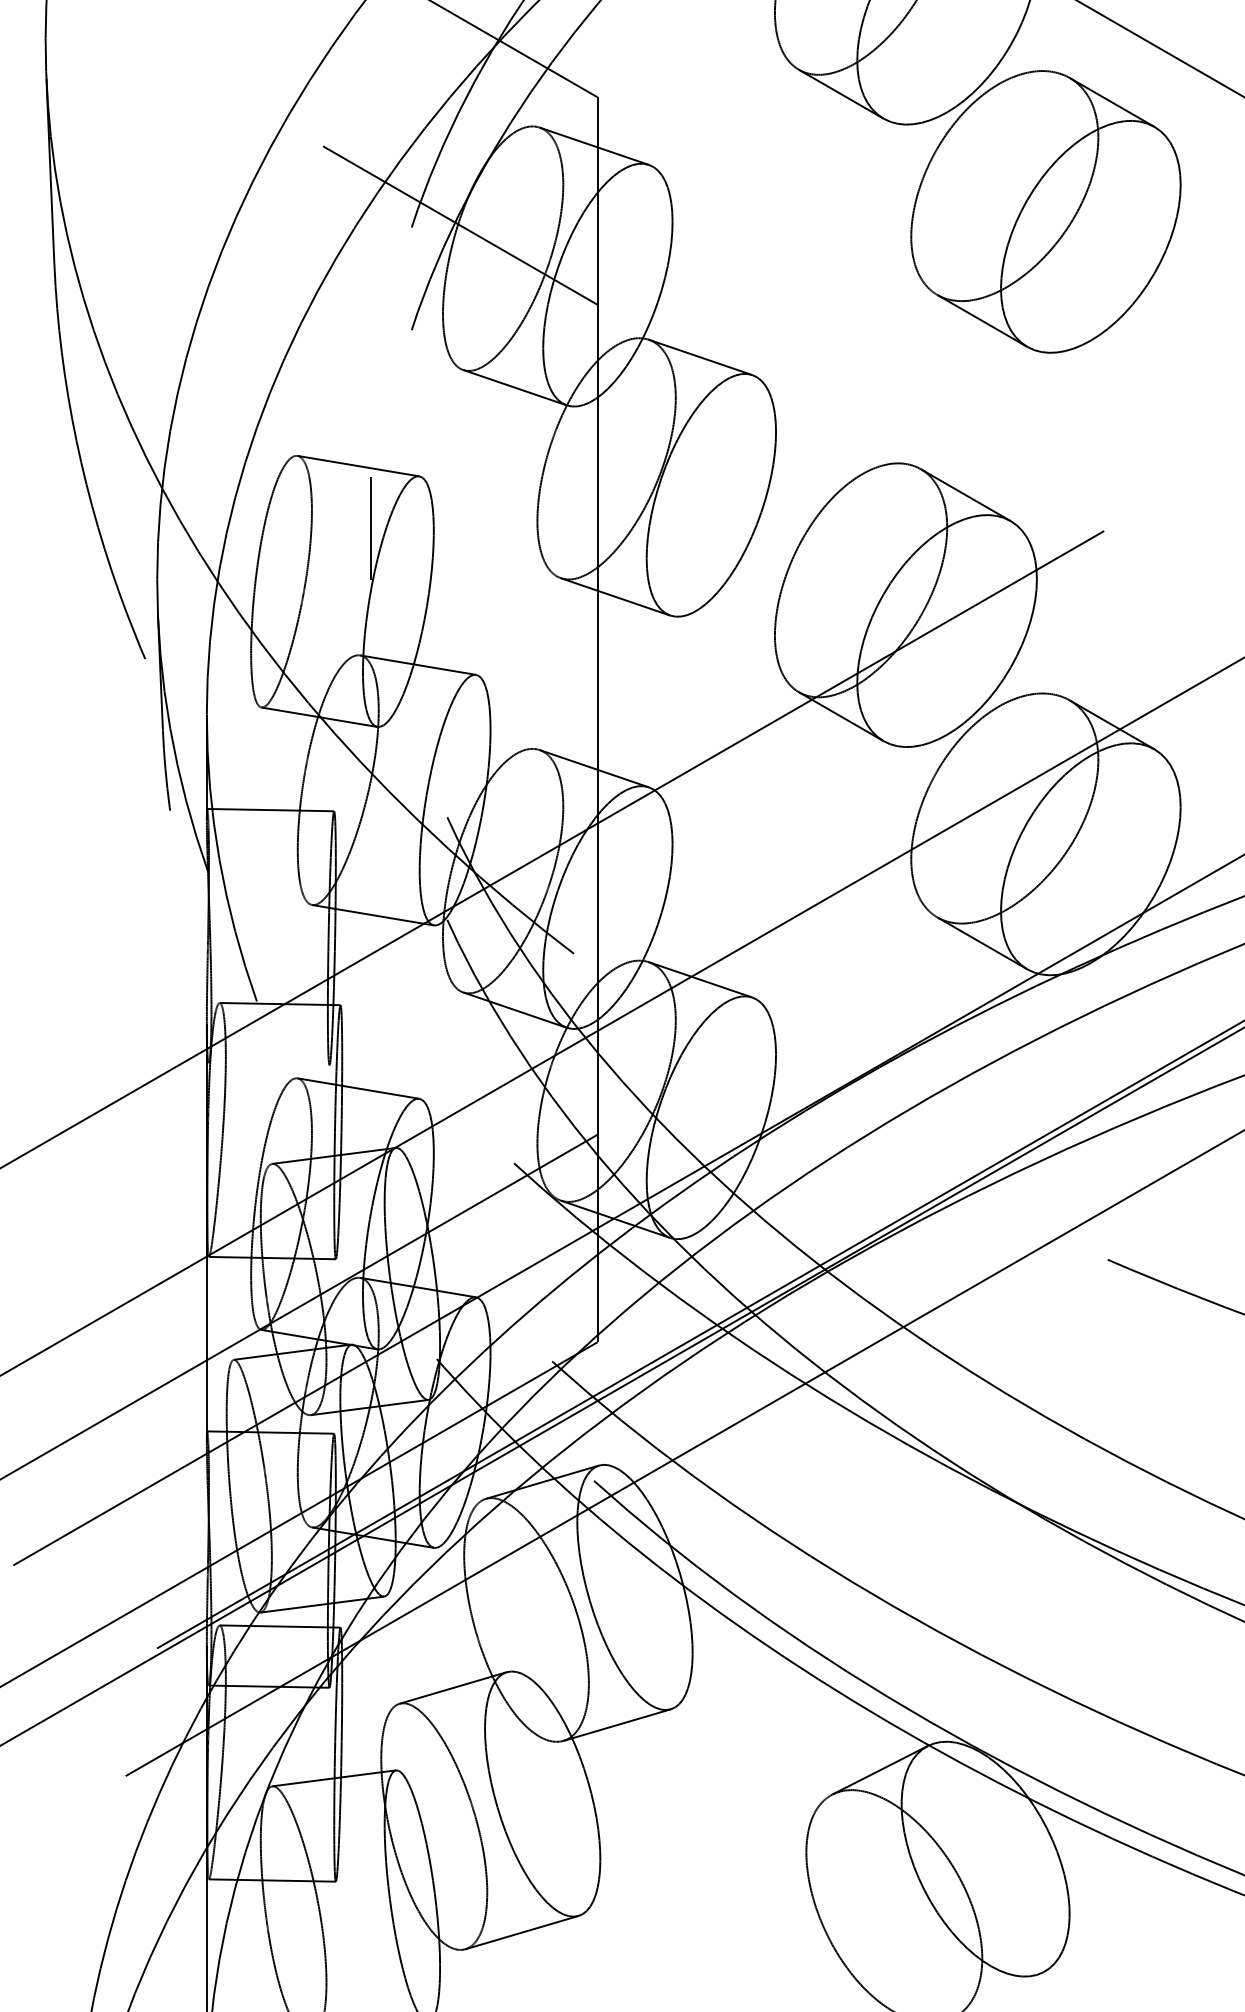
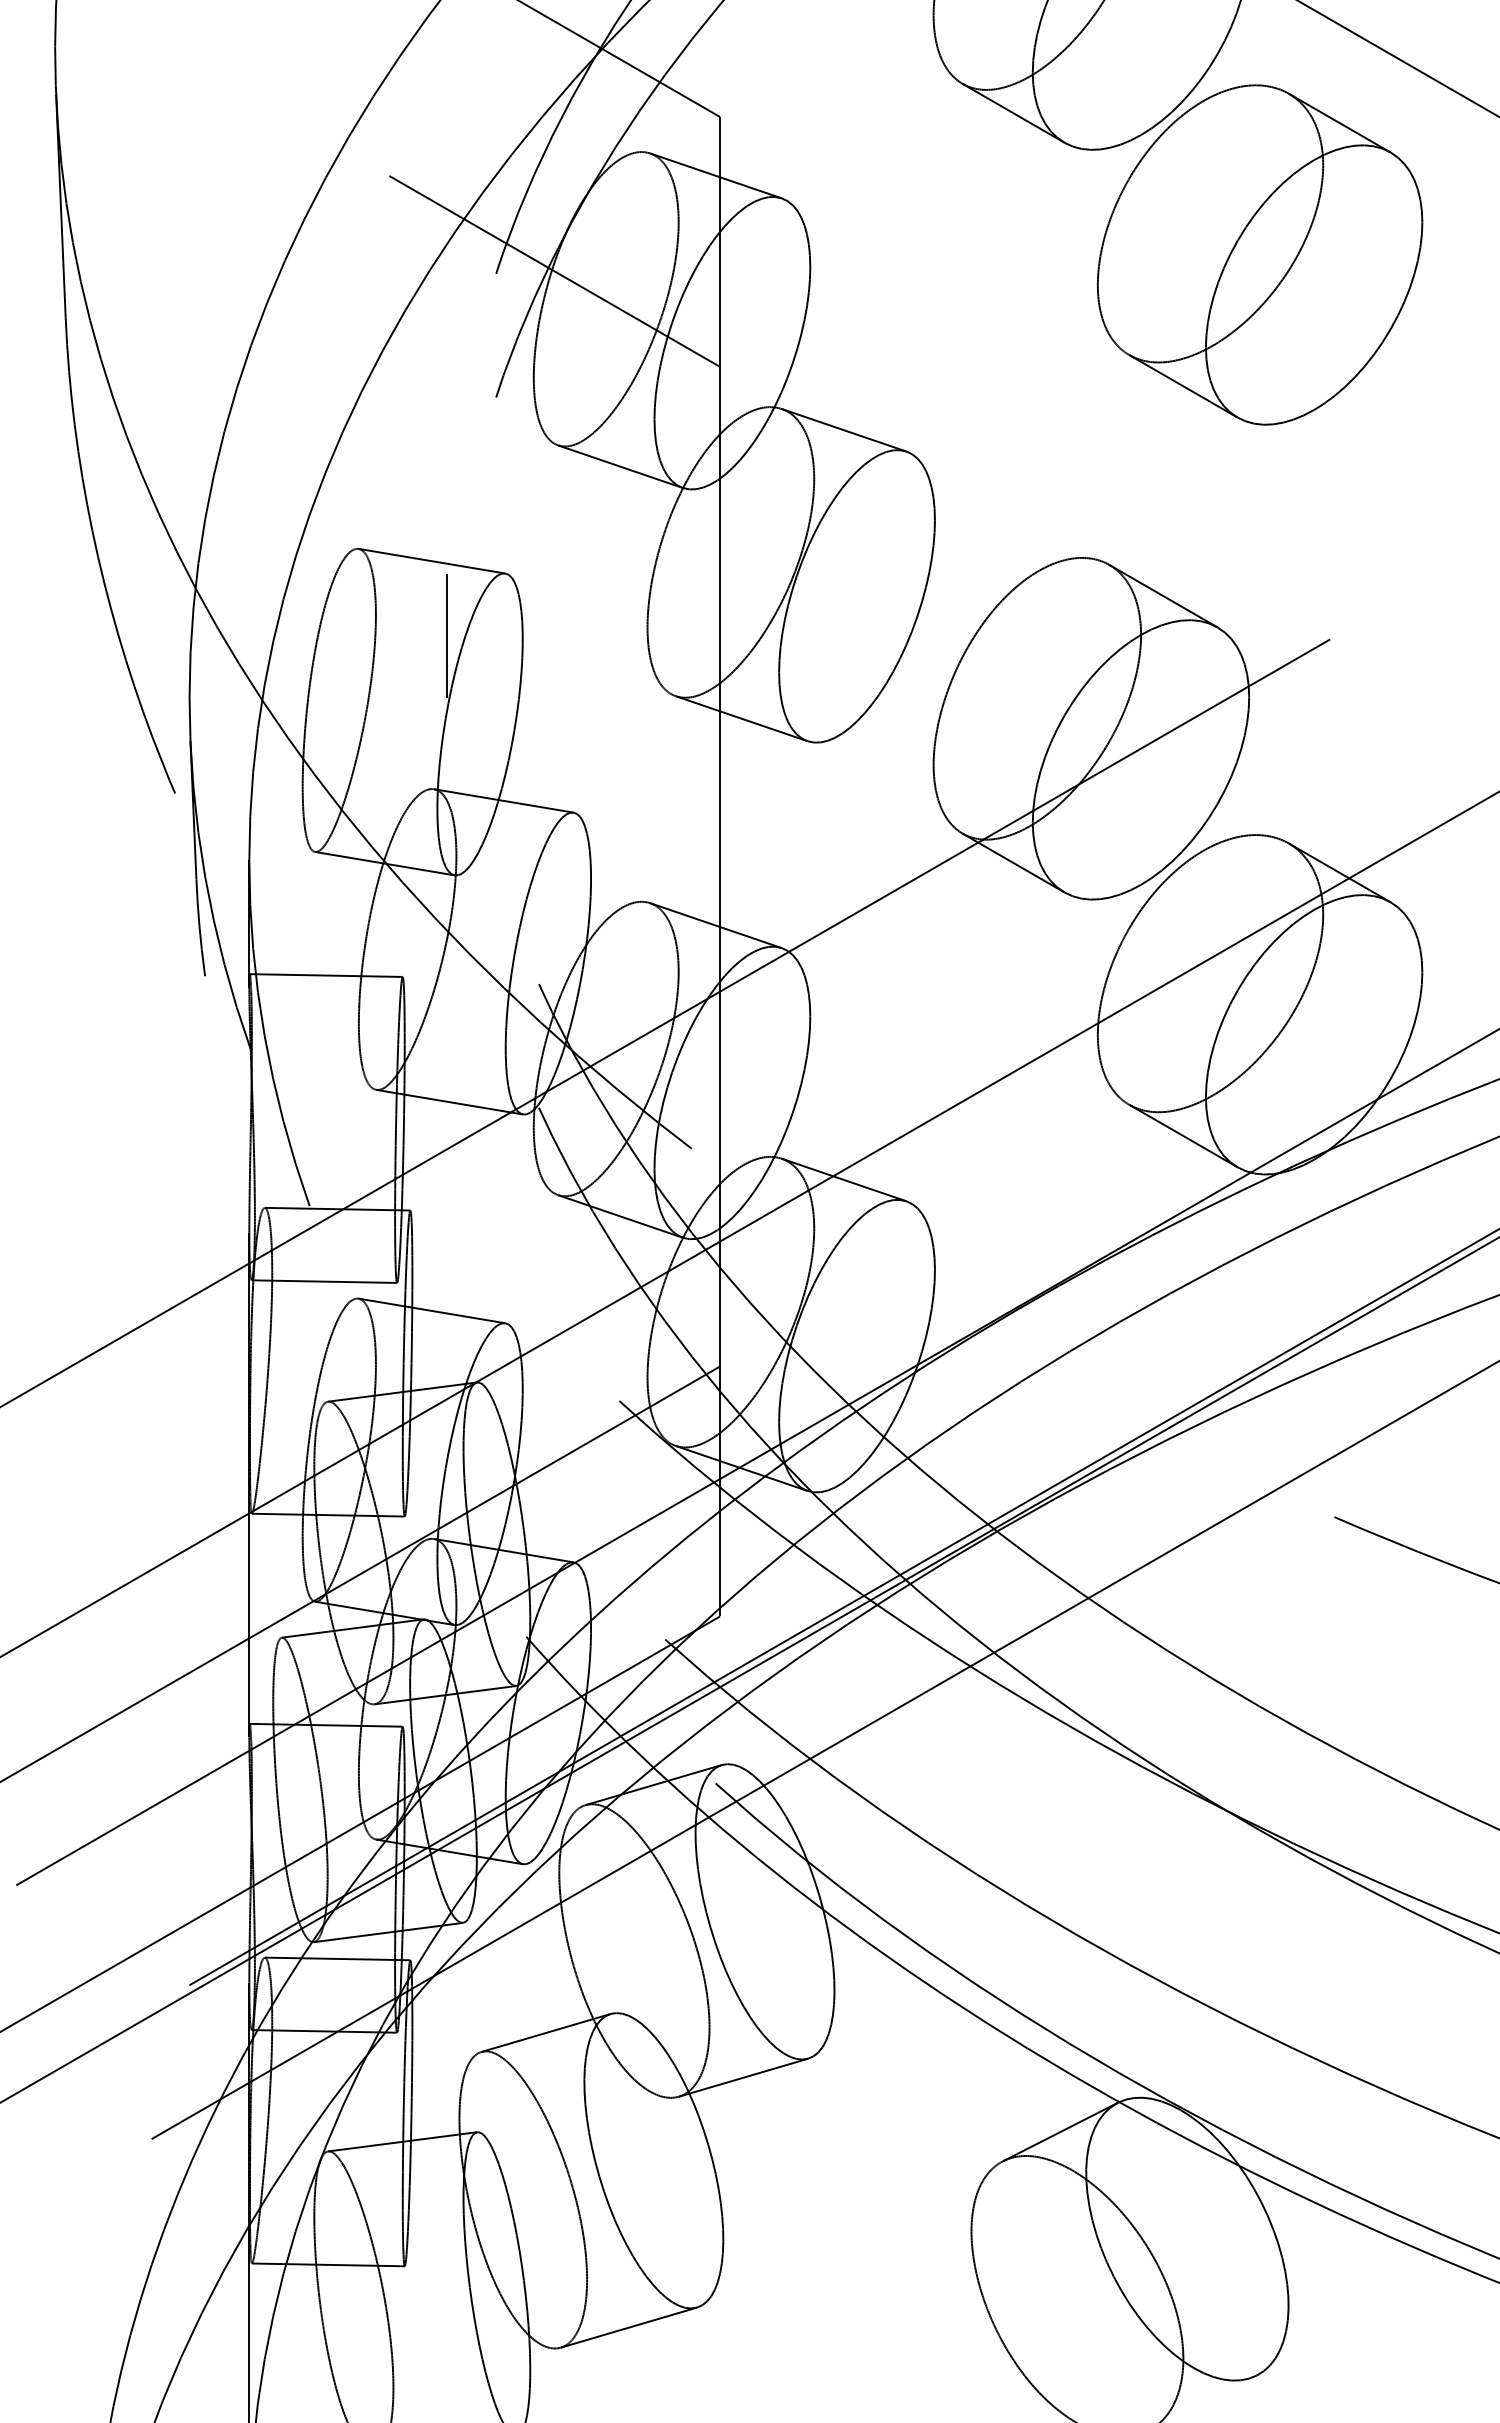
line: (269, 1064) -> (324, 1281), added

